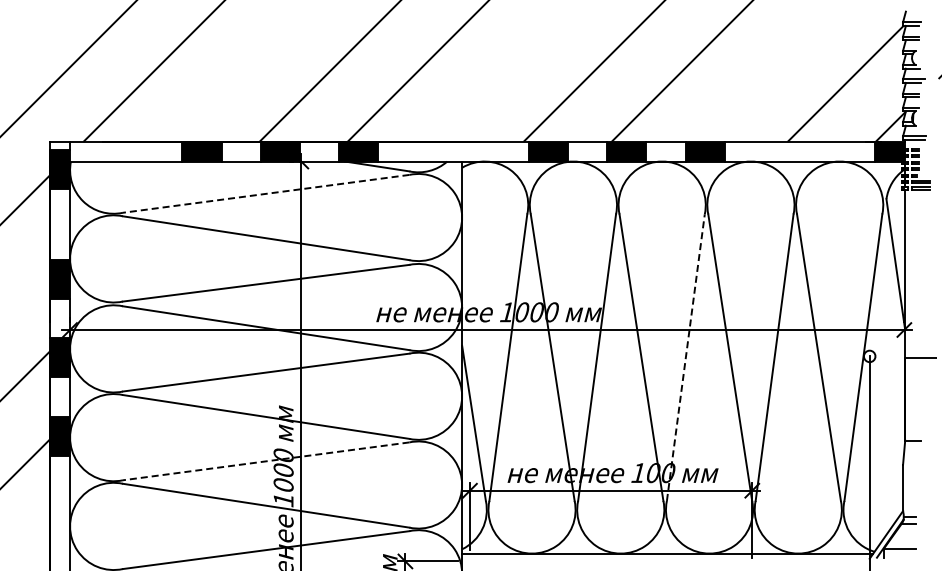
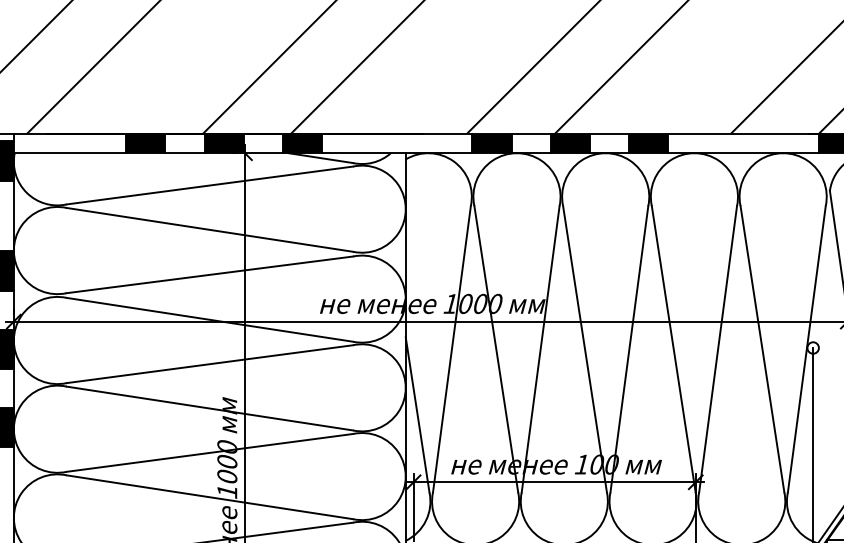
line: (265, 193) -> (209, 185), dashed -> solid
line: (685, 357) -> (629, 349), dashed -> solid
line: (265, 461) -> (209, 453), dashed -> solid

